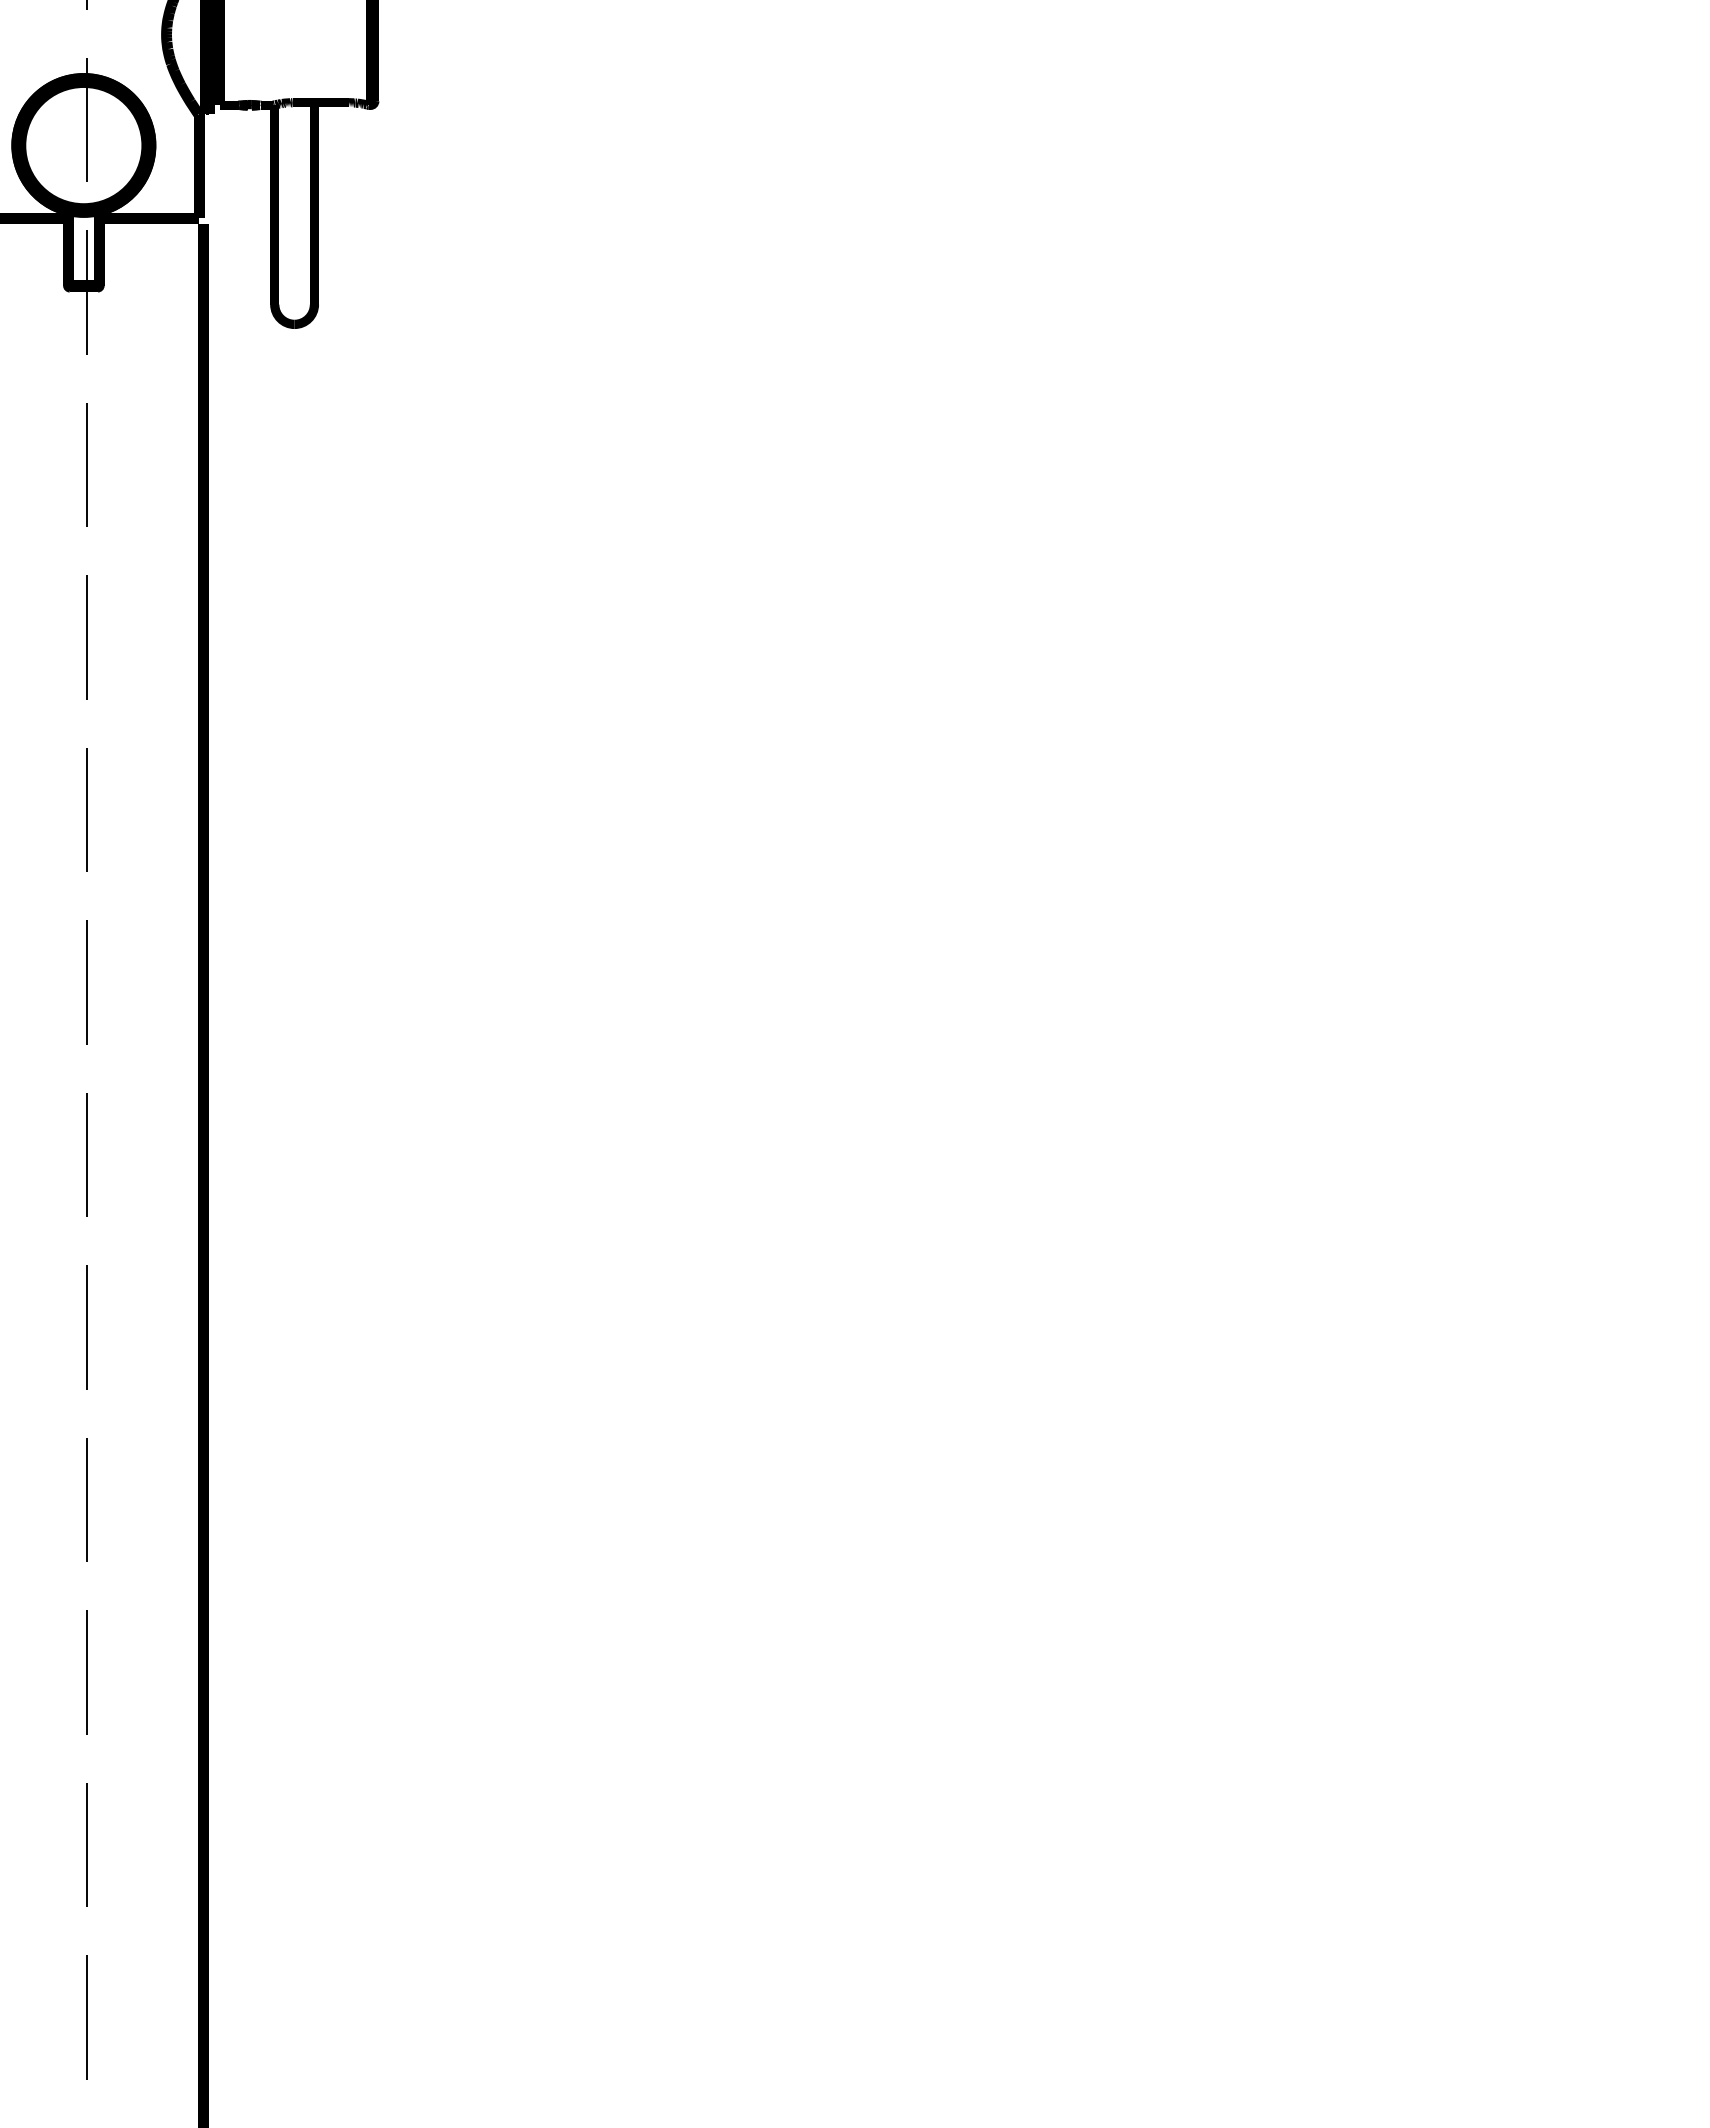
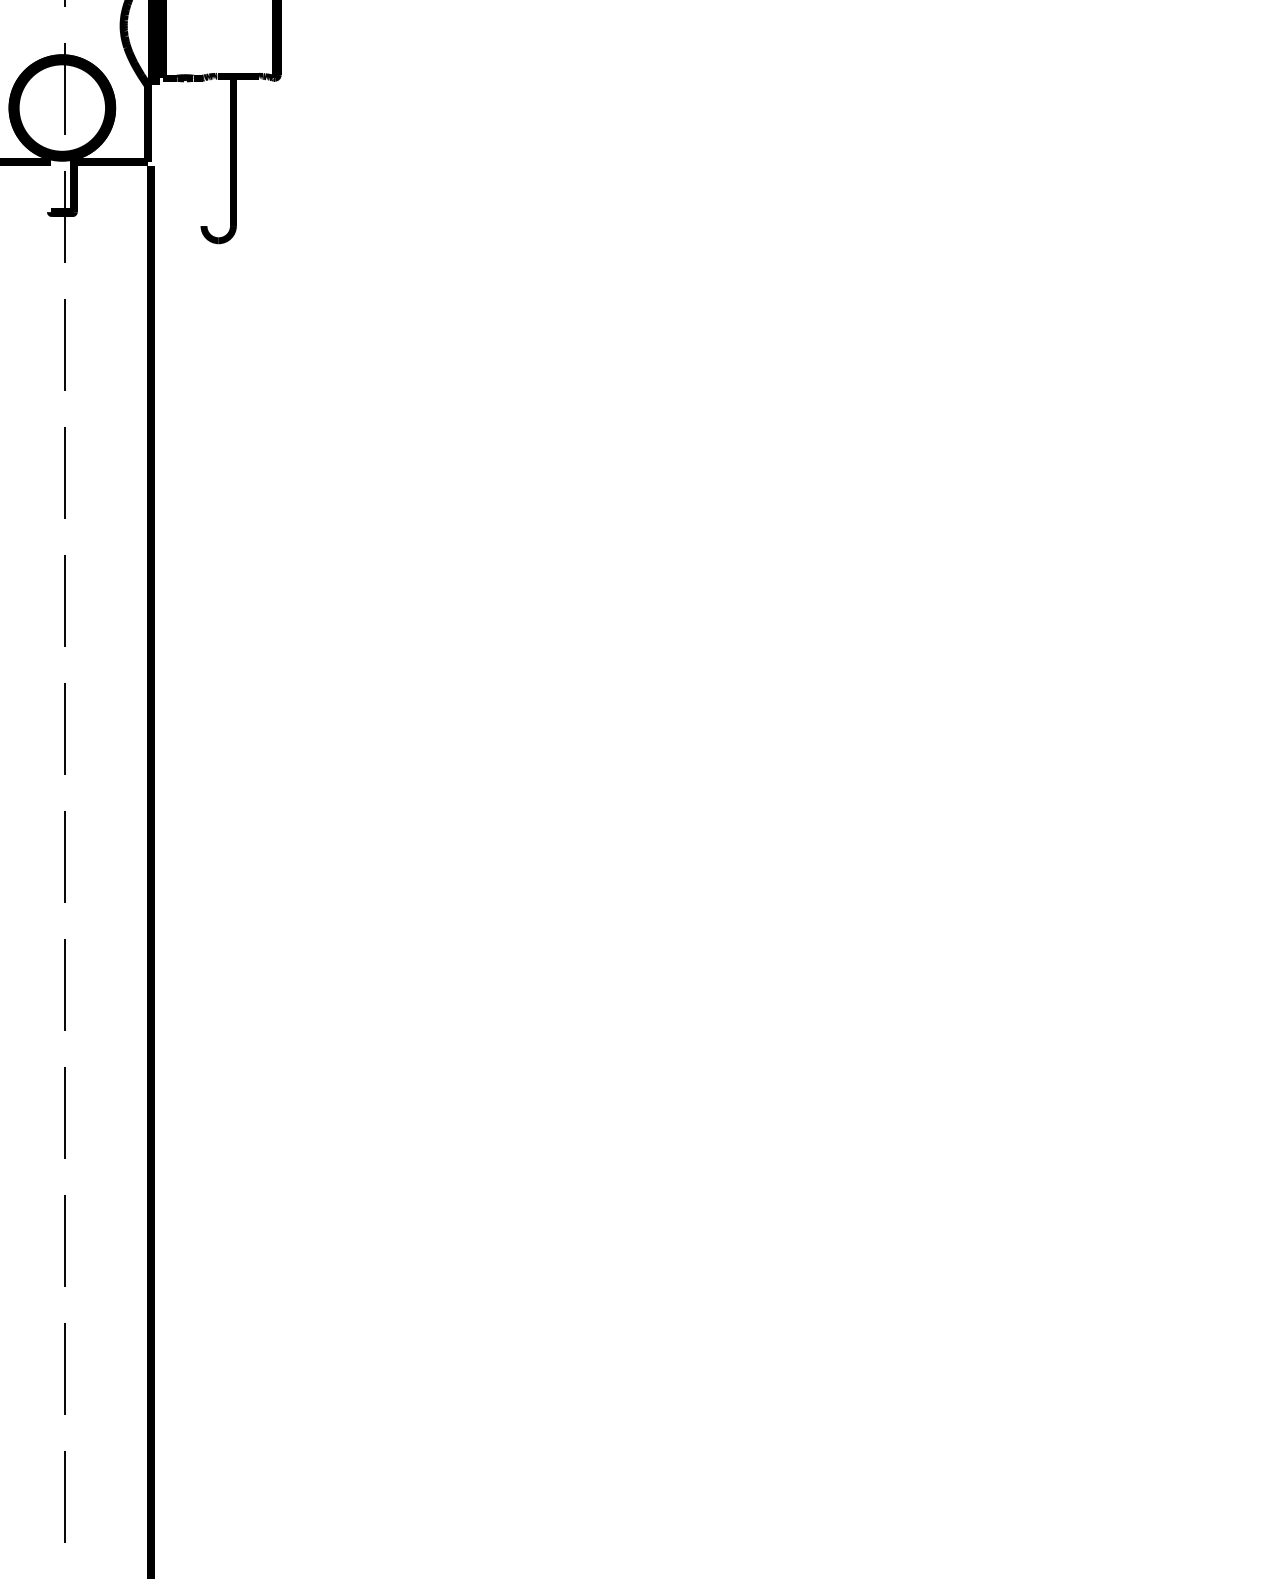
fill: (274, 204) -> (203, 151), removed
fill: (67, 248) -> (50, 184), removed

